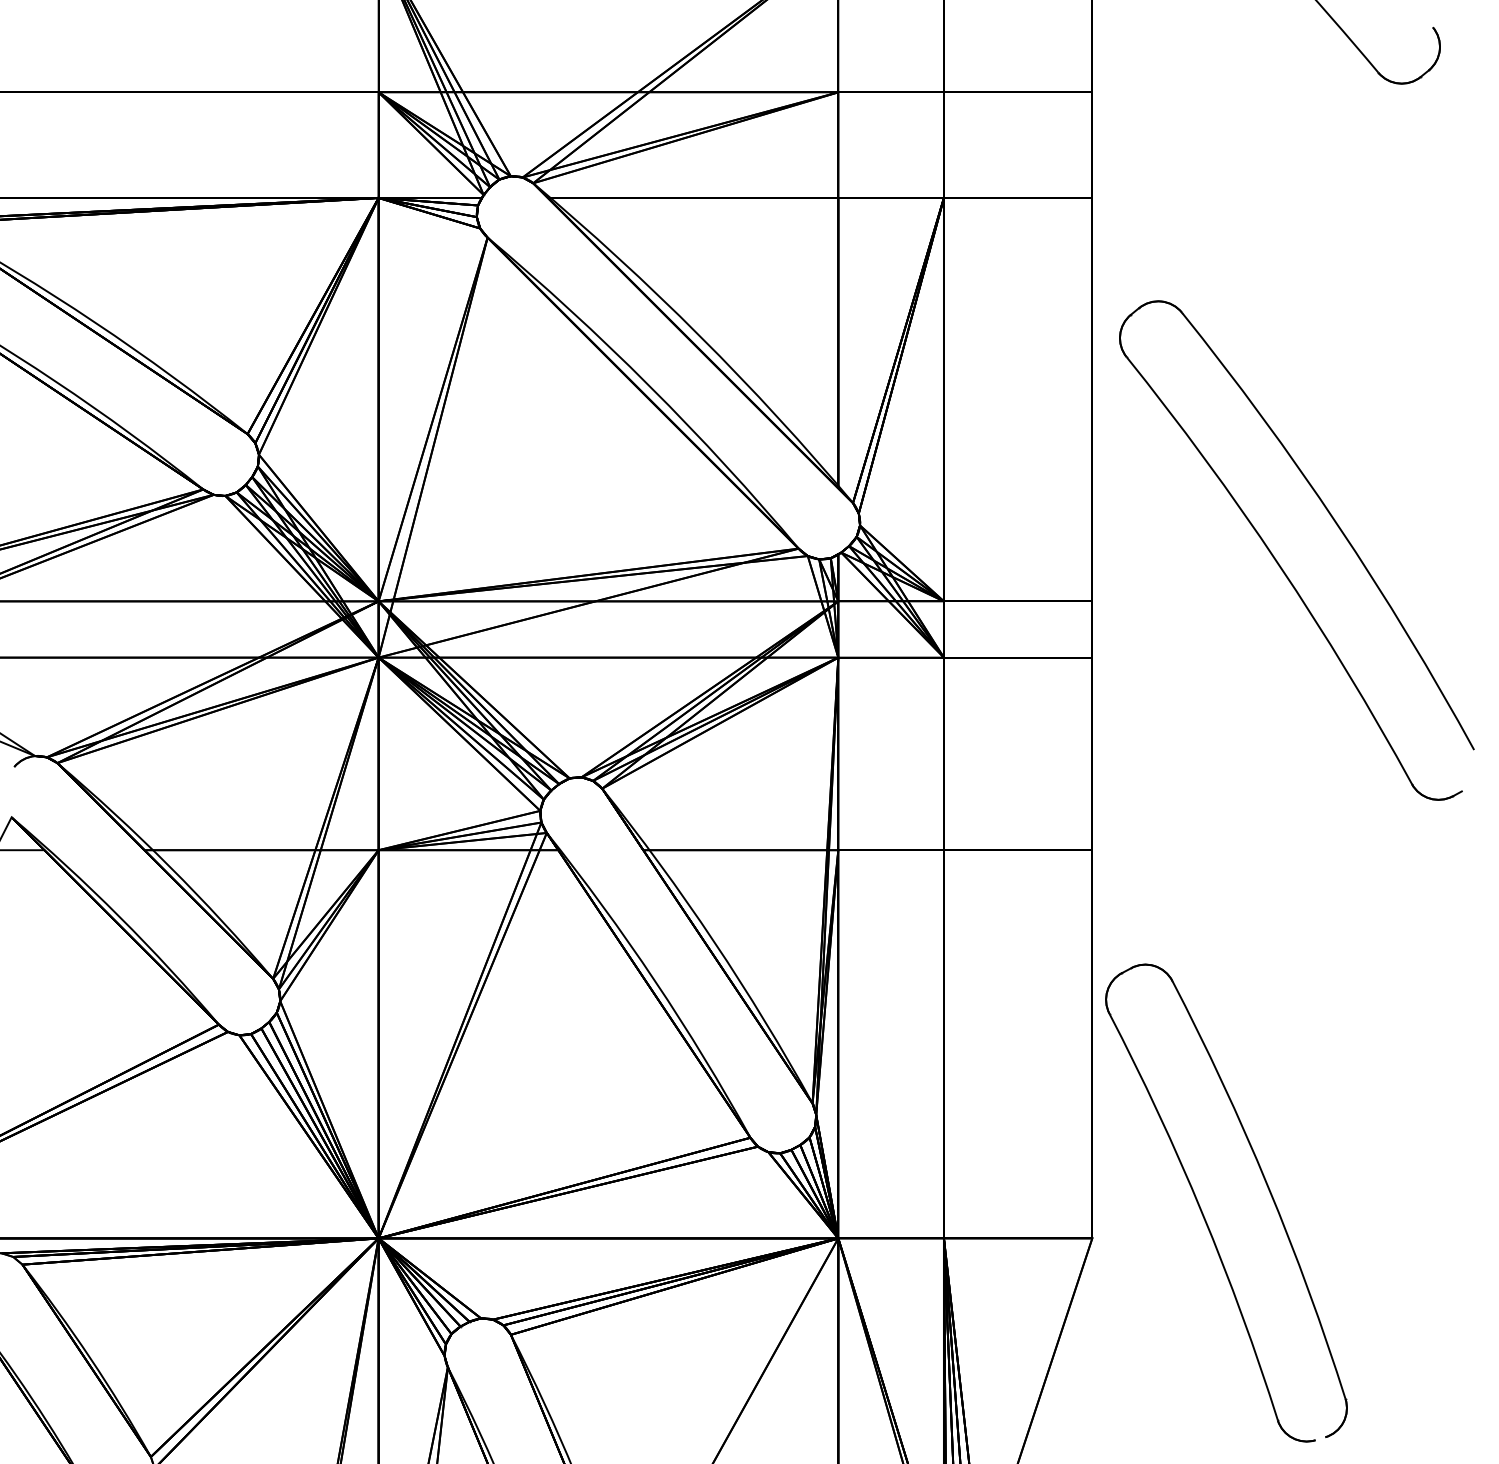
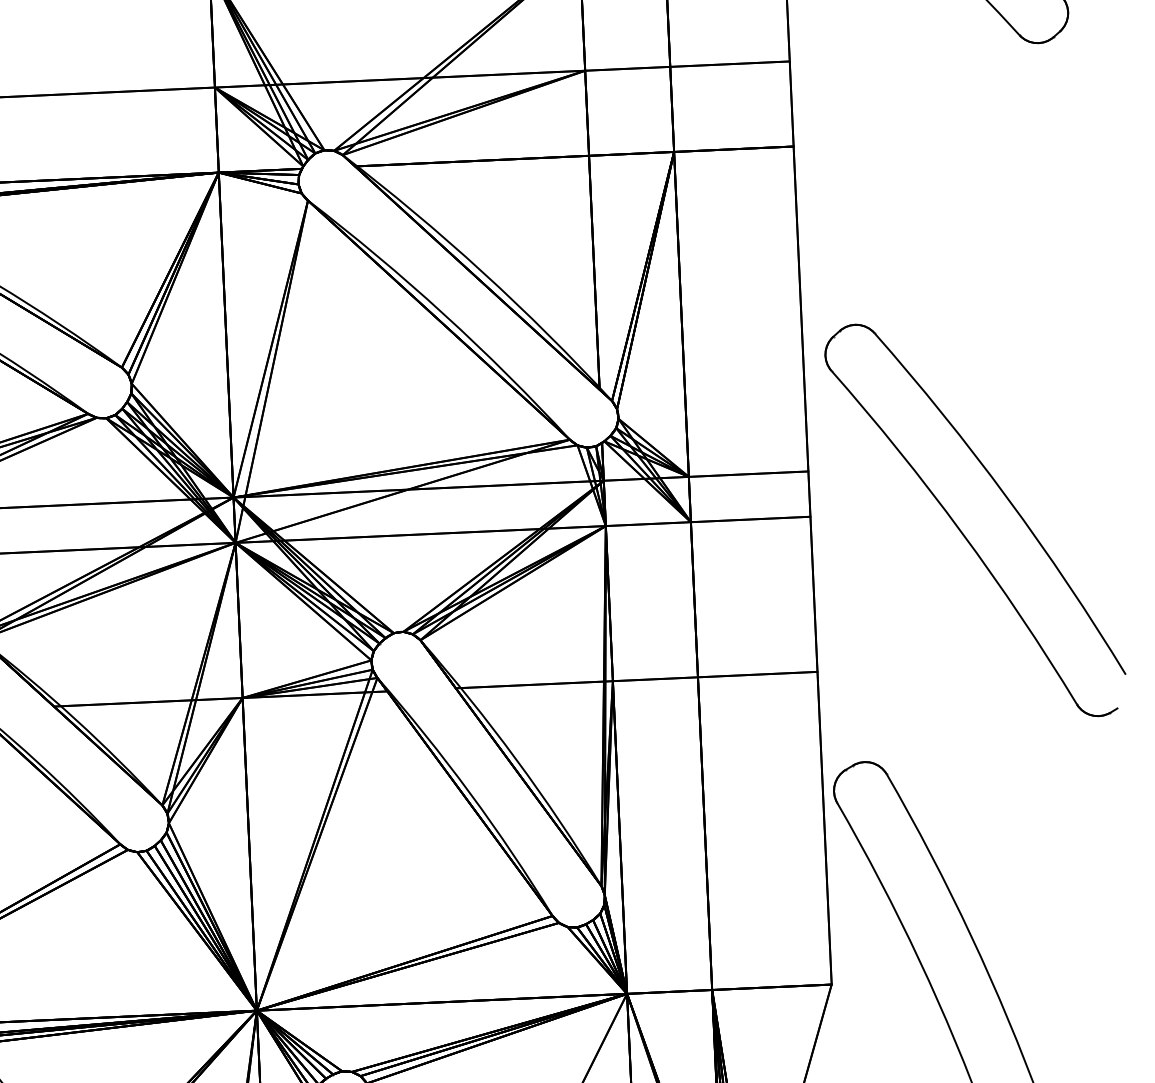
part: (1279, 563) -> (962, 531), moved

